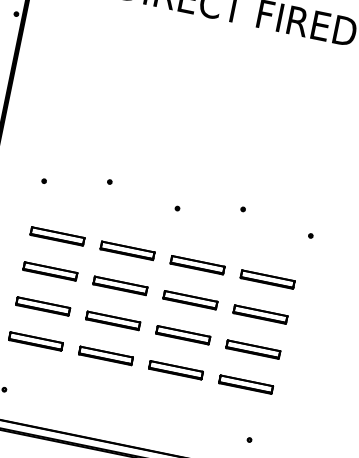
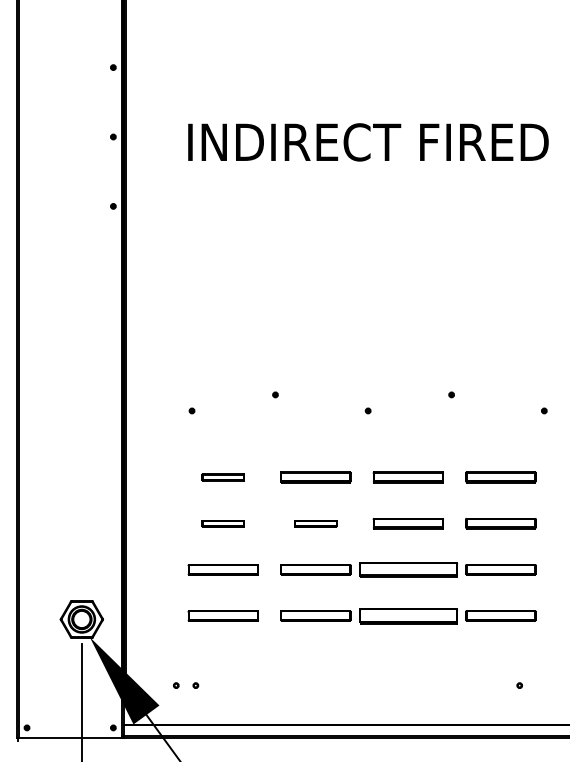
part: (56, 236) -> (222, 477), size x0.6
part: (49, 271) -> (222, 523), size x0.6
part: (120, 285) -> (315, 523), size x0.6
part: (182, 334) -> (407, 569), size x1.4
part: (175, 369) -> (407, 615), size x1.4

